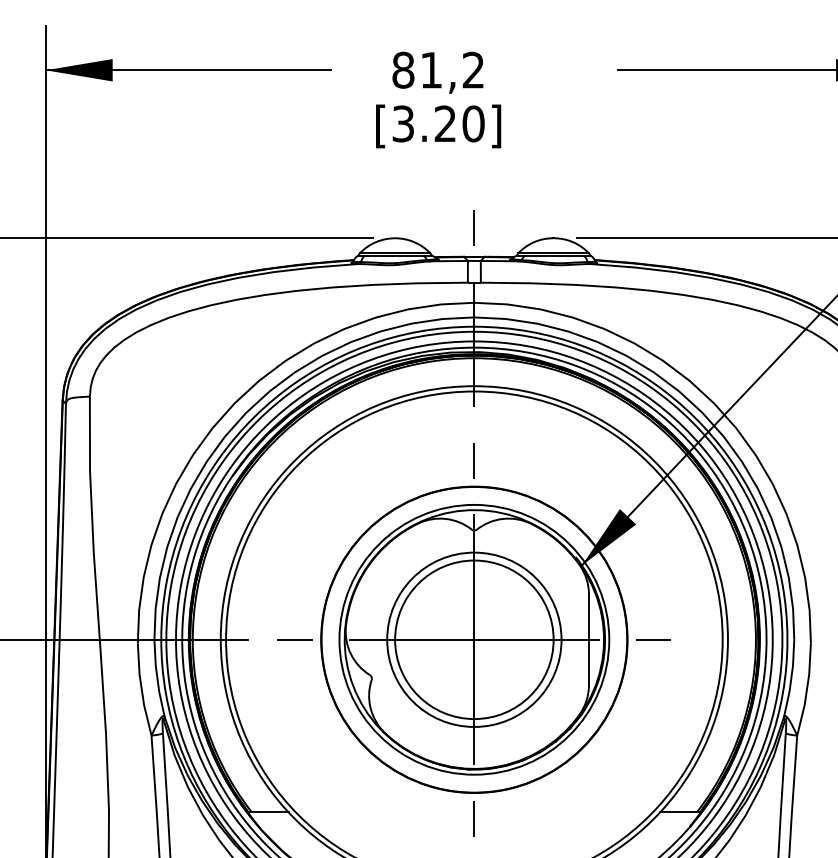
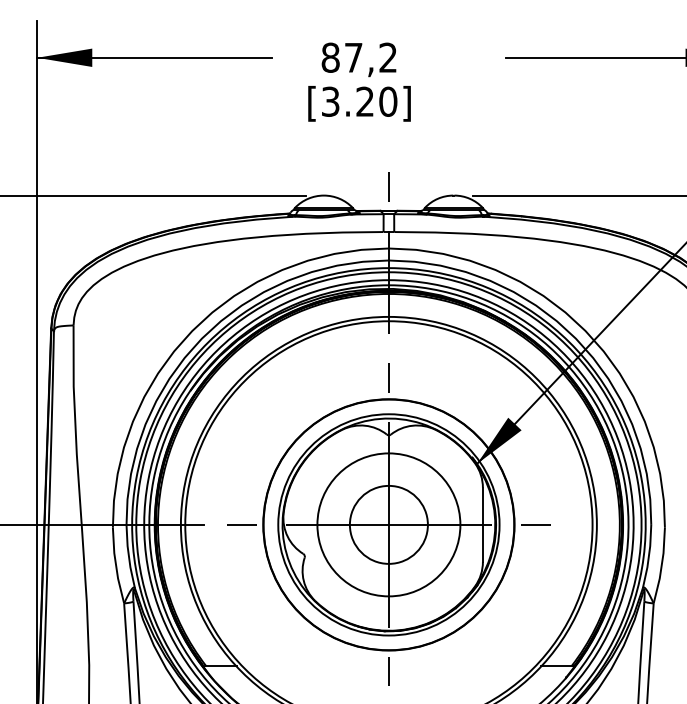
text: (431, 69) -> (353, 57), 81,2 -> 87,2
circle: (473, 639) -> (388, 524), size x0.6

